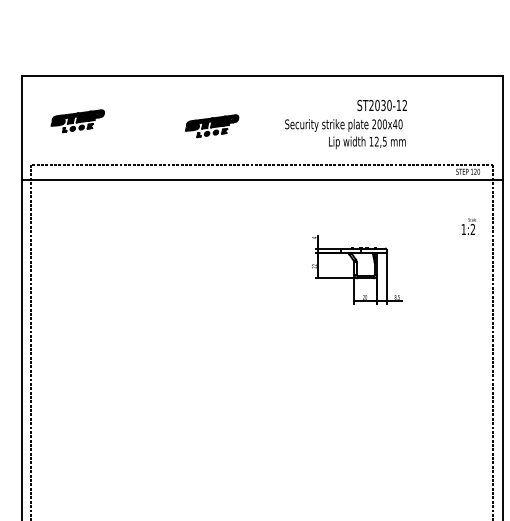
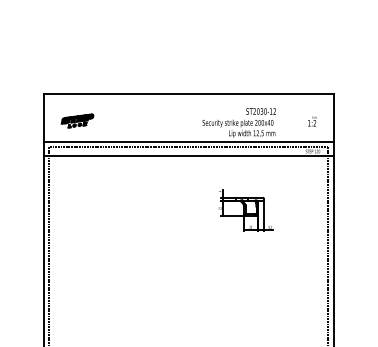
part: (212, 125) -> (158, 123), removed
line: (261, 156) -> (188, 142), added
text: (468, 226) -> (312, 121), moved

